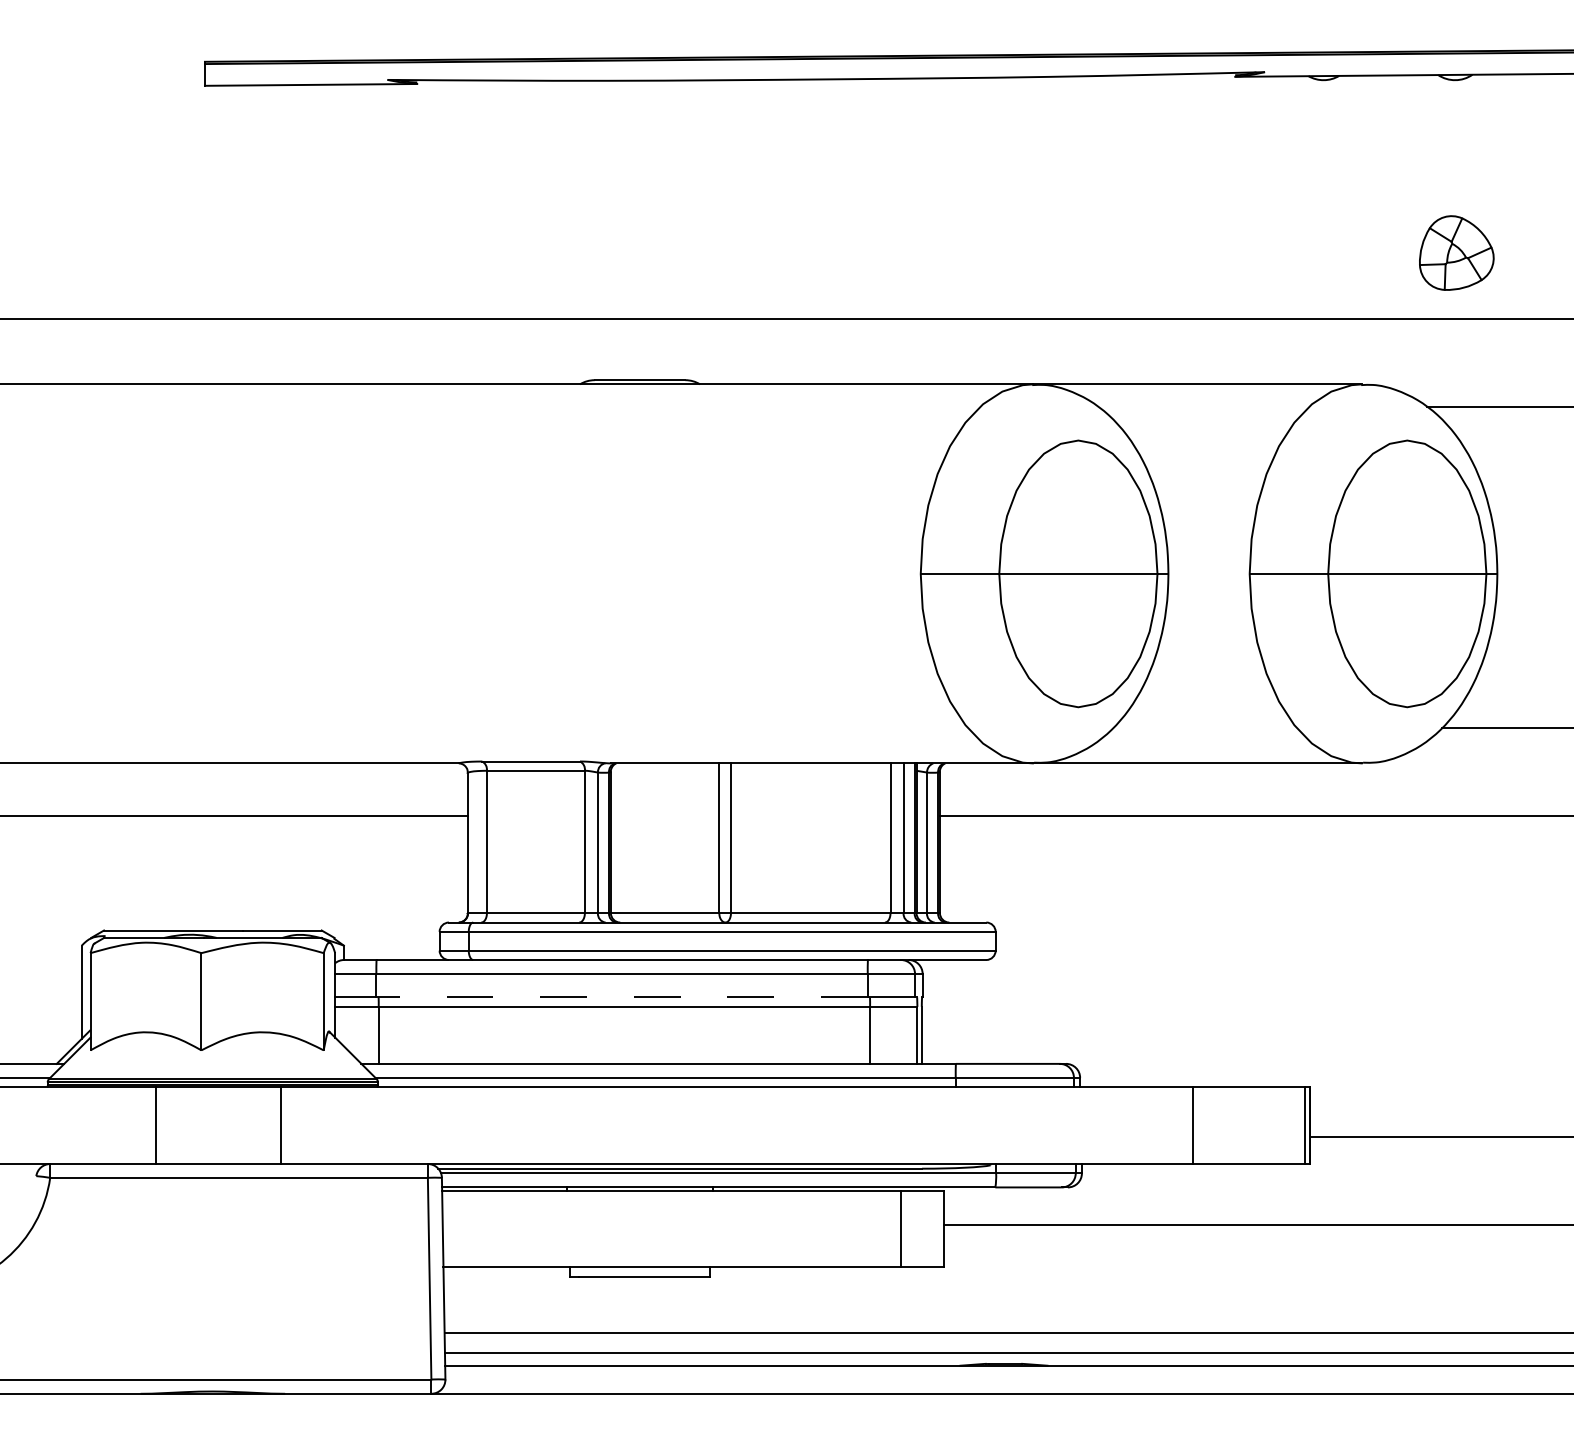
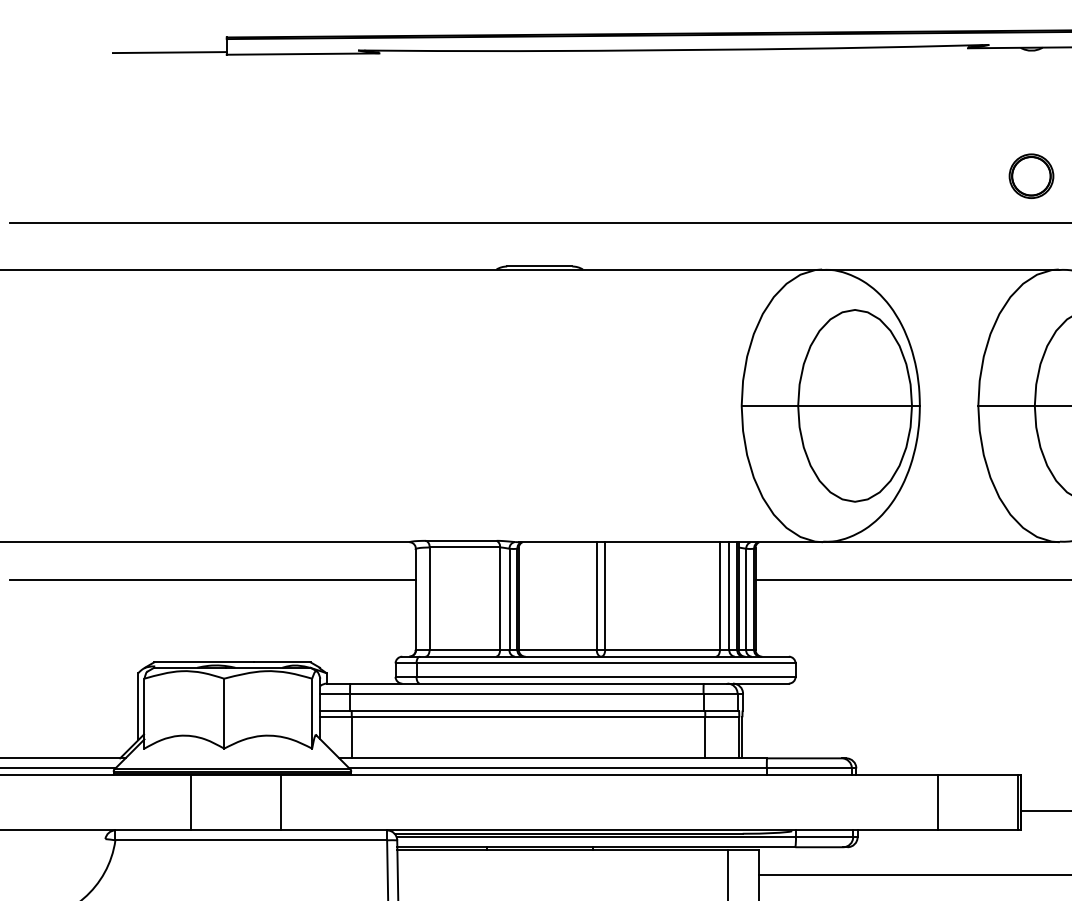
line: (125, 82) -> (169, 52), added
part: (1323, 254) -> (1031, 176), added
line: (622, 997) -> (527, 710), dashed -> solid

